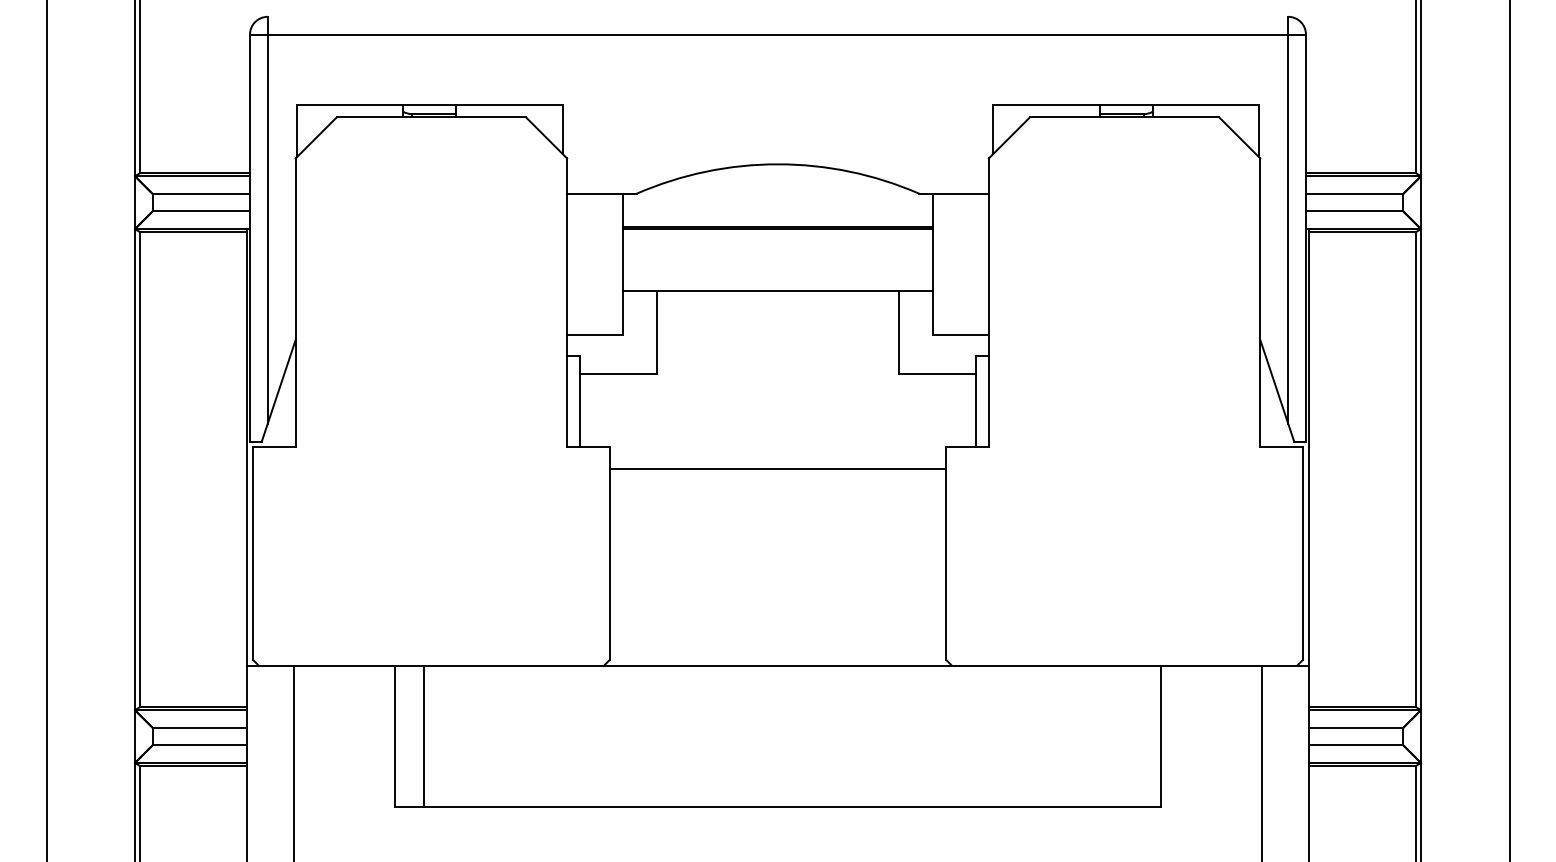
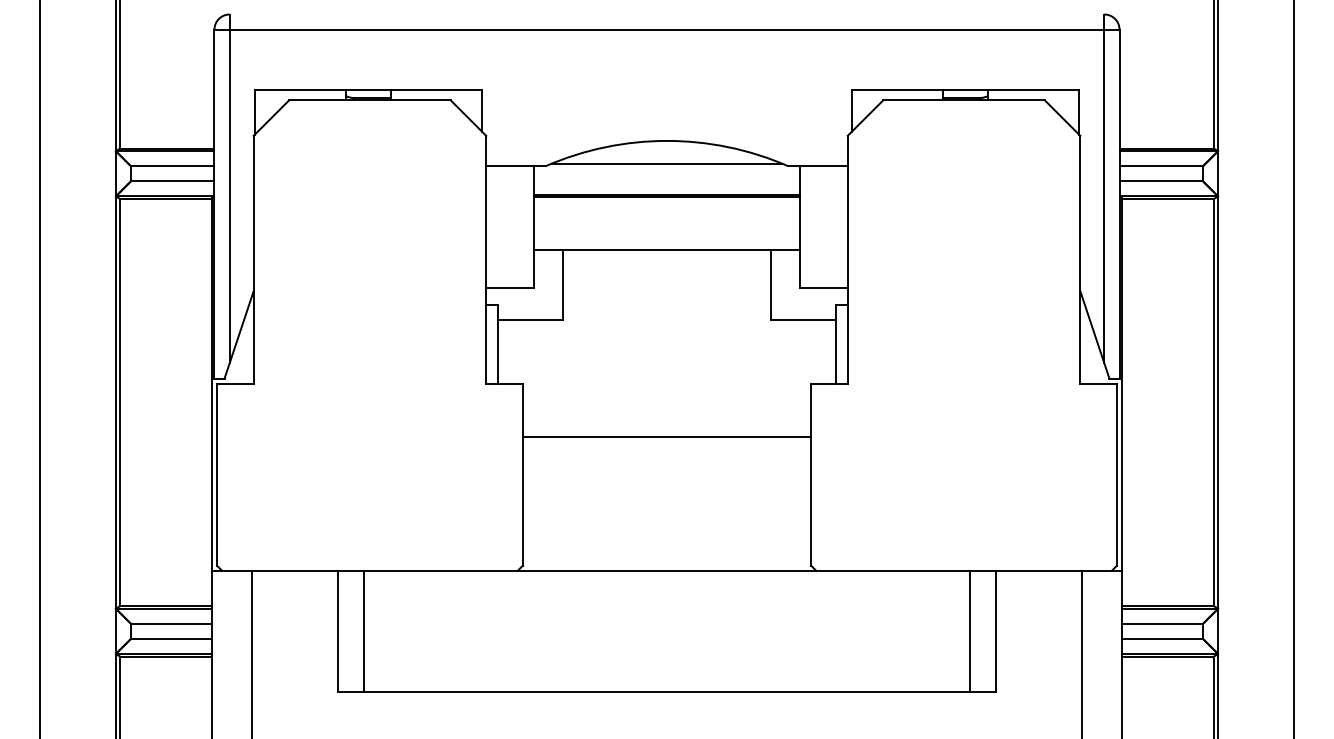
line: (777, 190) -> (666, 163), added
line: (777, 468) -> (666, 436), moved
line: (1132, 736) -> (970, 631), added

